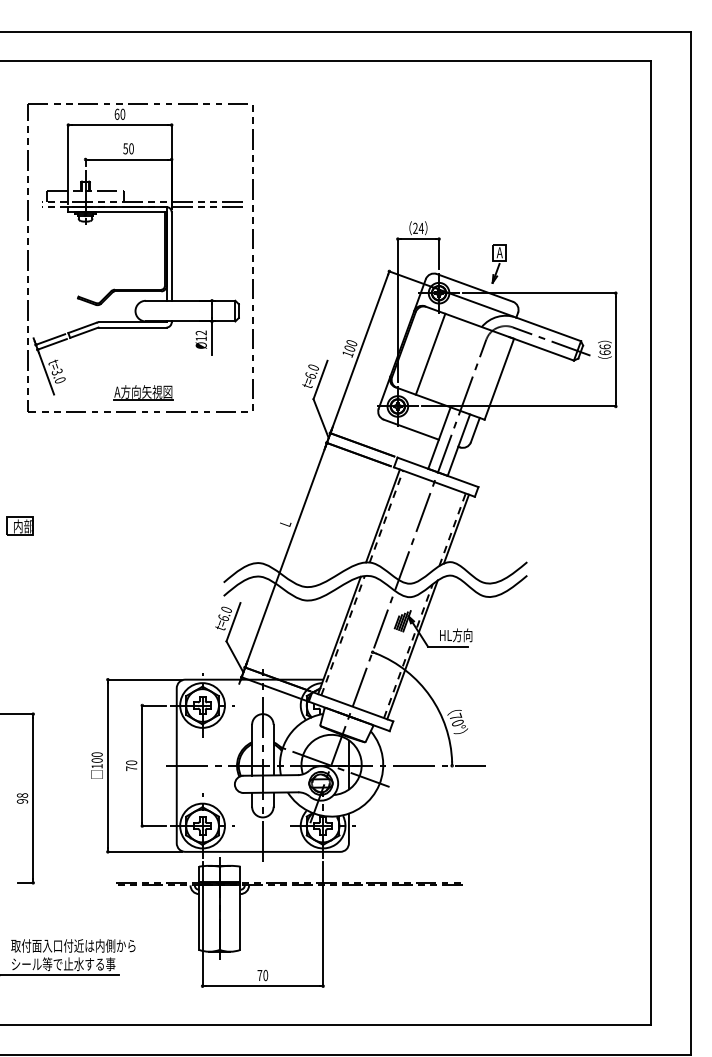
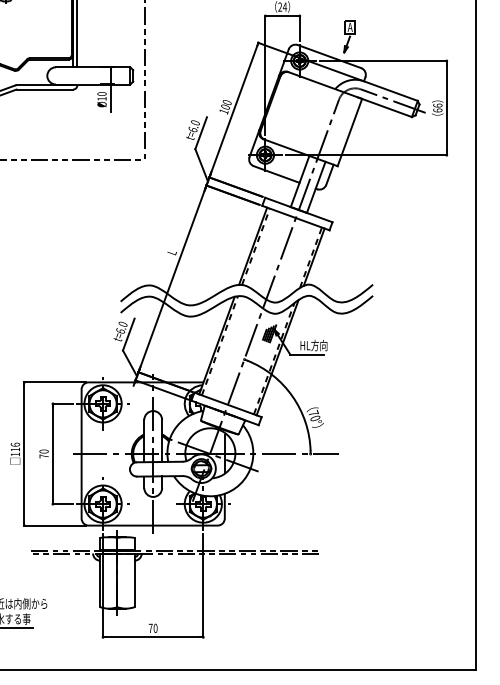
text: (201, 332) -> (102, 93), Ø12 -> Ø10
line: (430, 353) -> (292, 111), removed
part: (143, 392) -> (53, 143), removed
text: (96, 757) -> (14, 447), 100 -> 116

